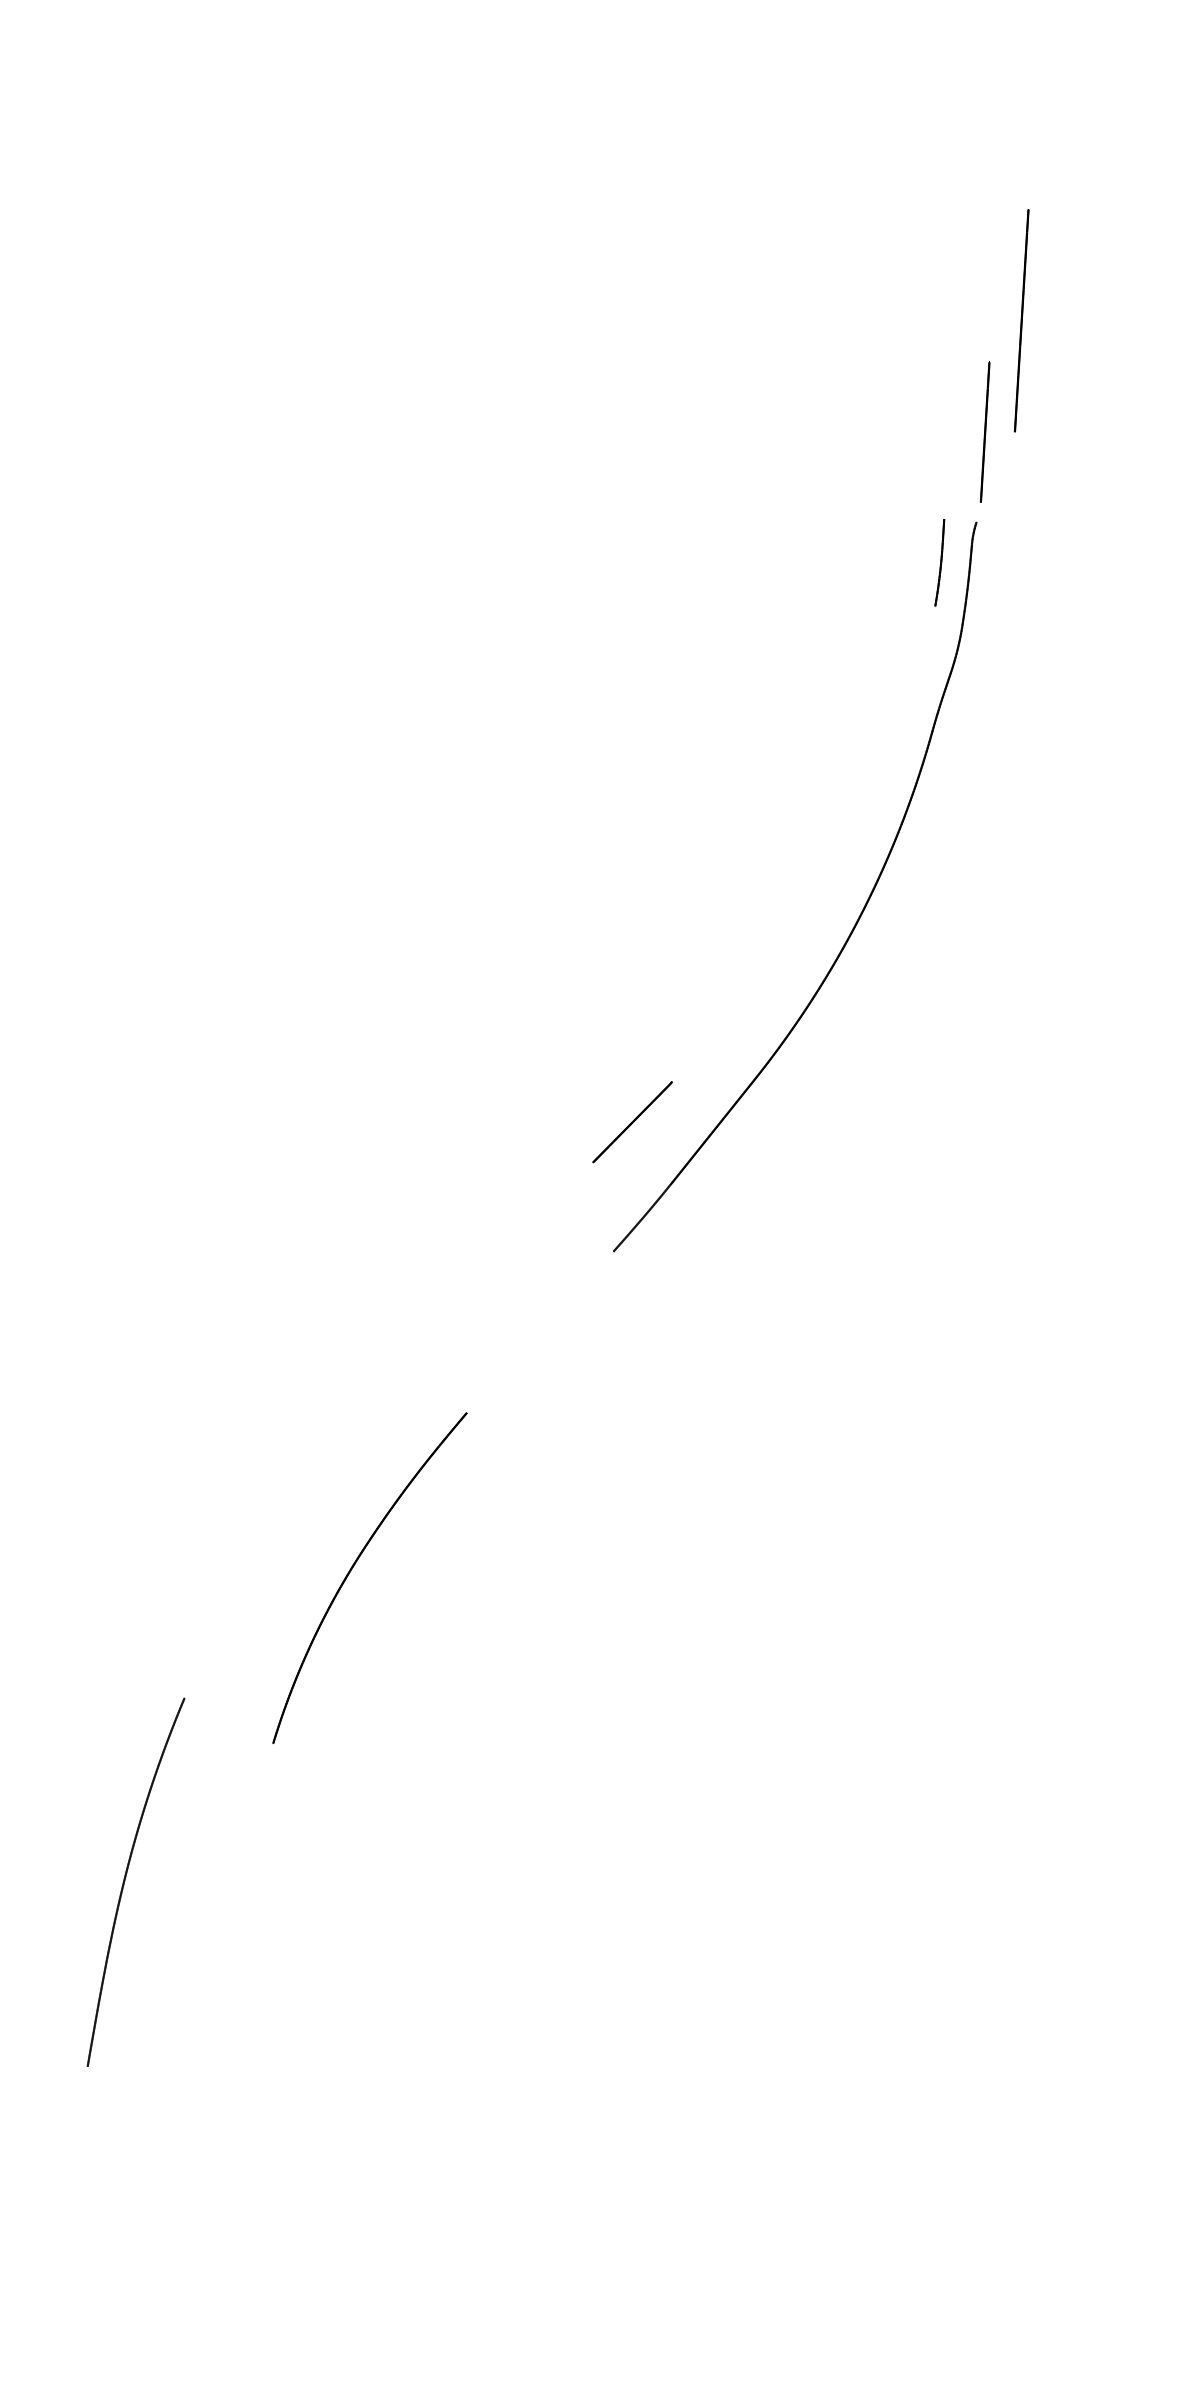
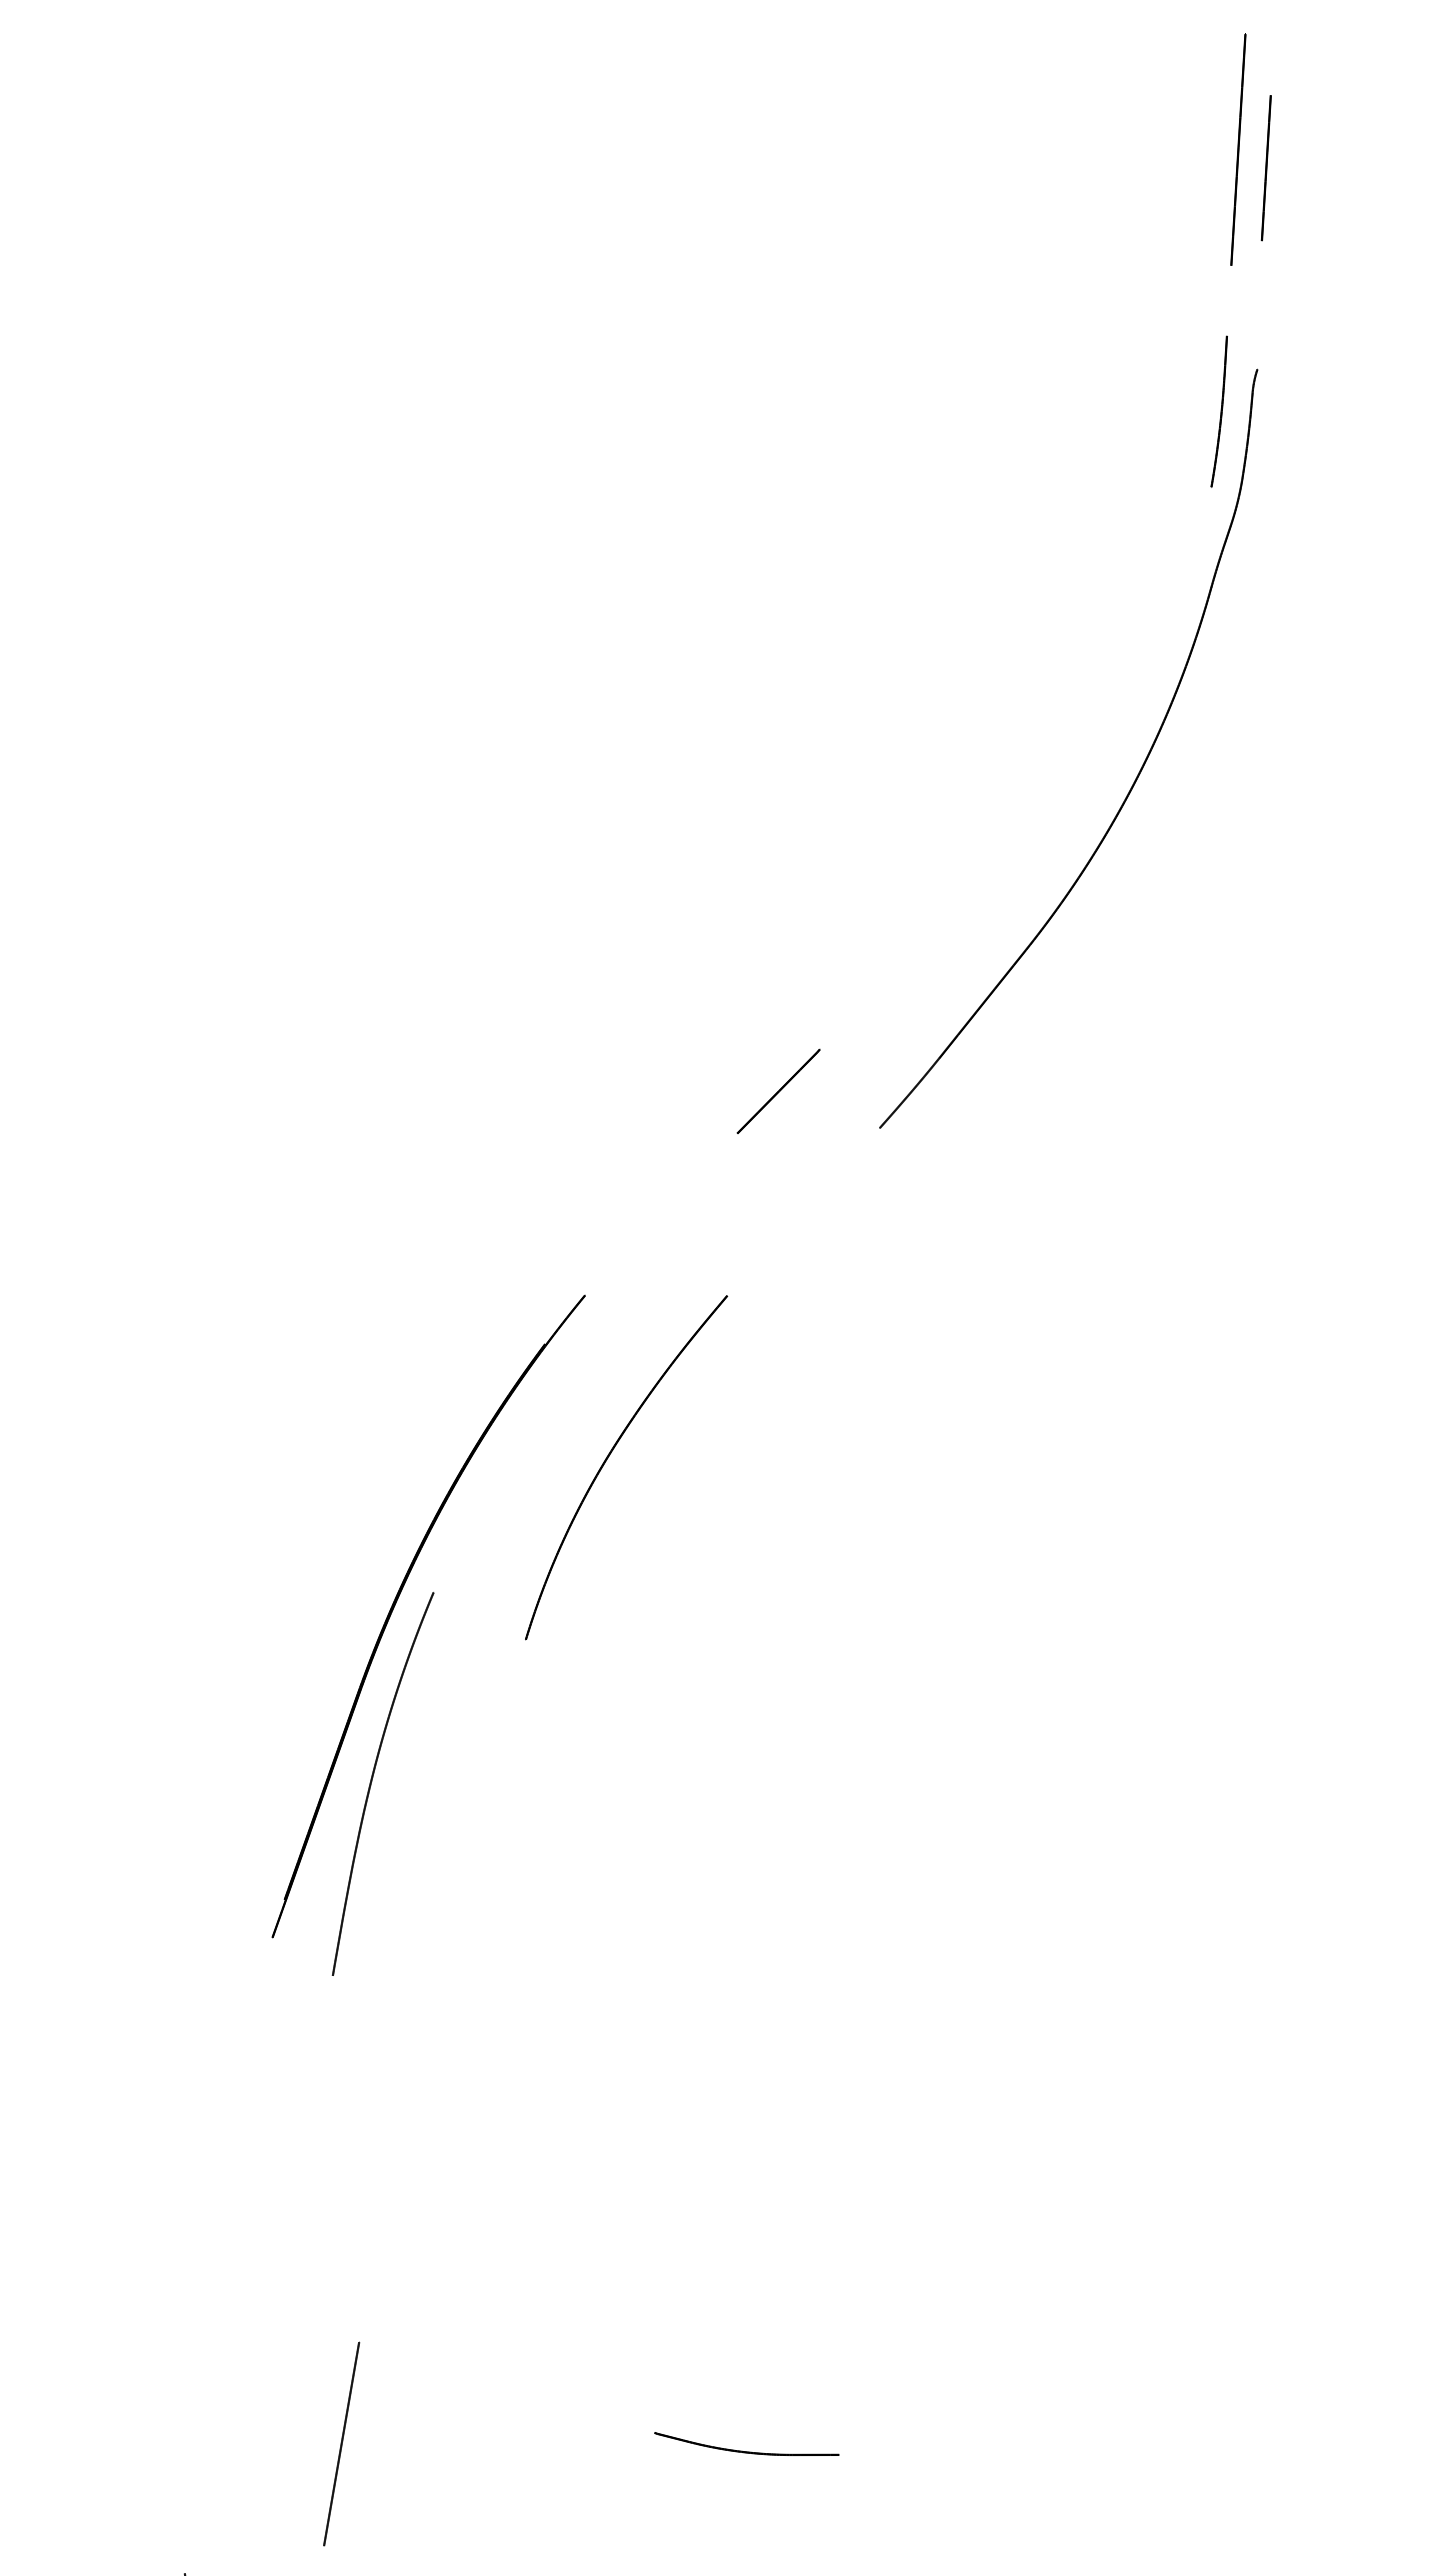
line: (1021, 320) -> (1238, 149), moved
line: (984, 432) -> (1265, 168), moved
part: (939, 562) -> (1218, 411), size x1.67
line: (632, 1121) -> (778, 1090), moved
part: (149, 1706) -> (397, 1601), added

